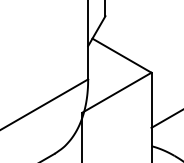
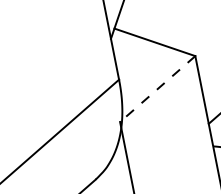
line: (116, 92) -> (157, 88), solid -> dashed

